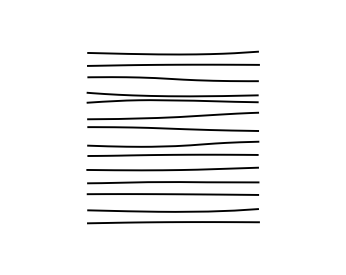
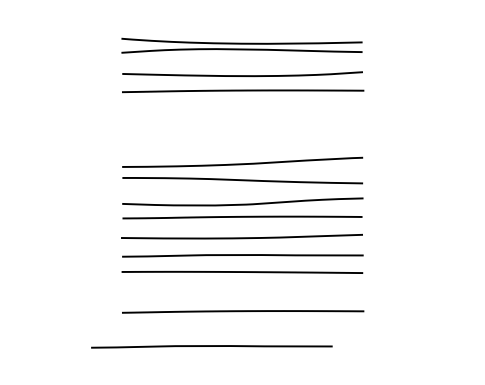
curve: (173, 79) -> (242, 110), removed
part: (172, 97) -> (241, 45), moved
curve: (173, 210) -> (242, 295), removed
line: (150, 247) -> (211, 346), added

